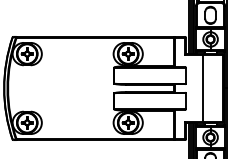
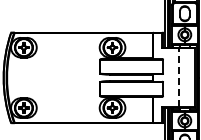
line: (203, 88) -> (178, 77), solid -> dashed

